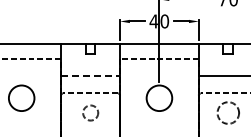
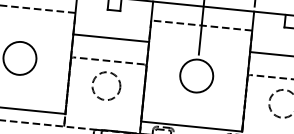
line: (90, 75) -> (111, 37), dashed -> solid
circle: (90, 112) -> (106, 85), size x1.43

